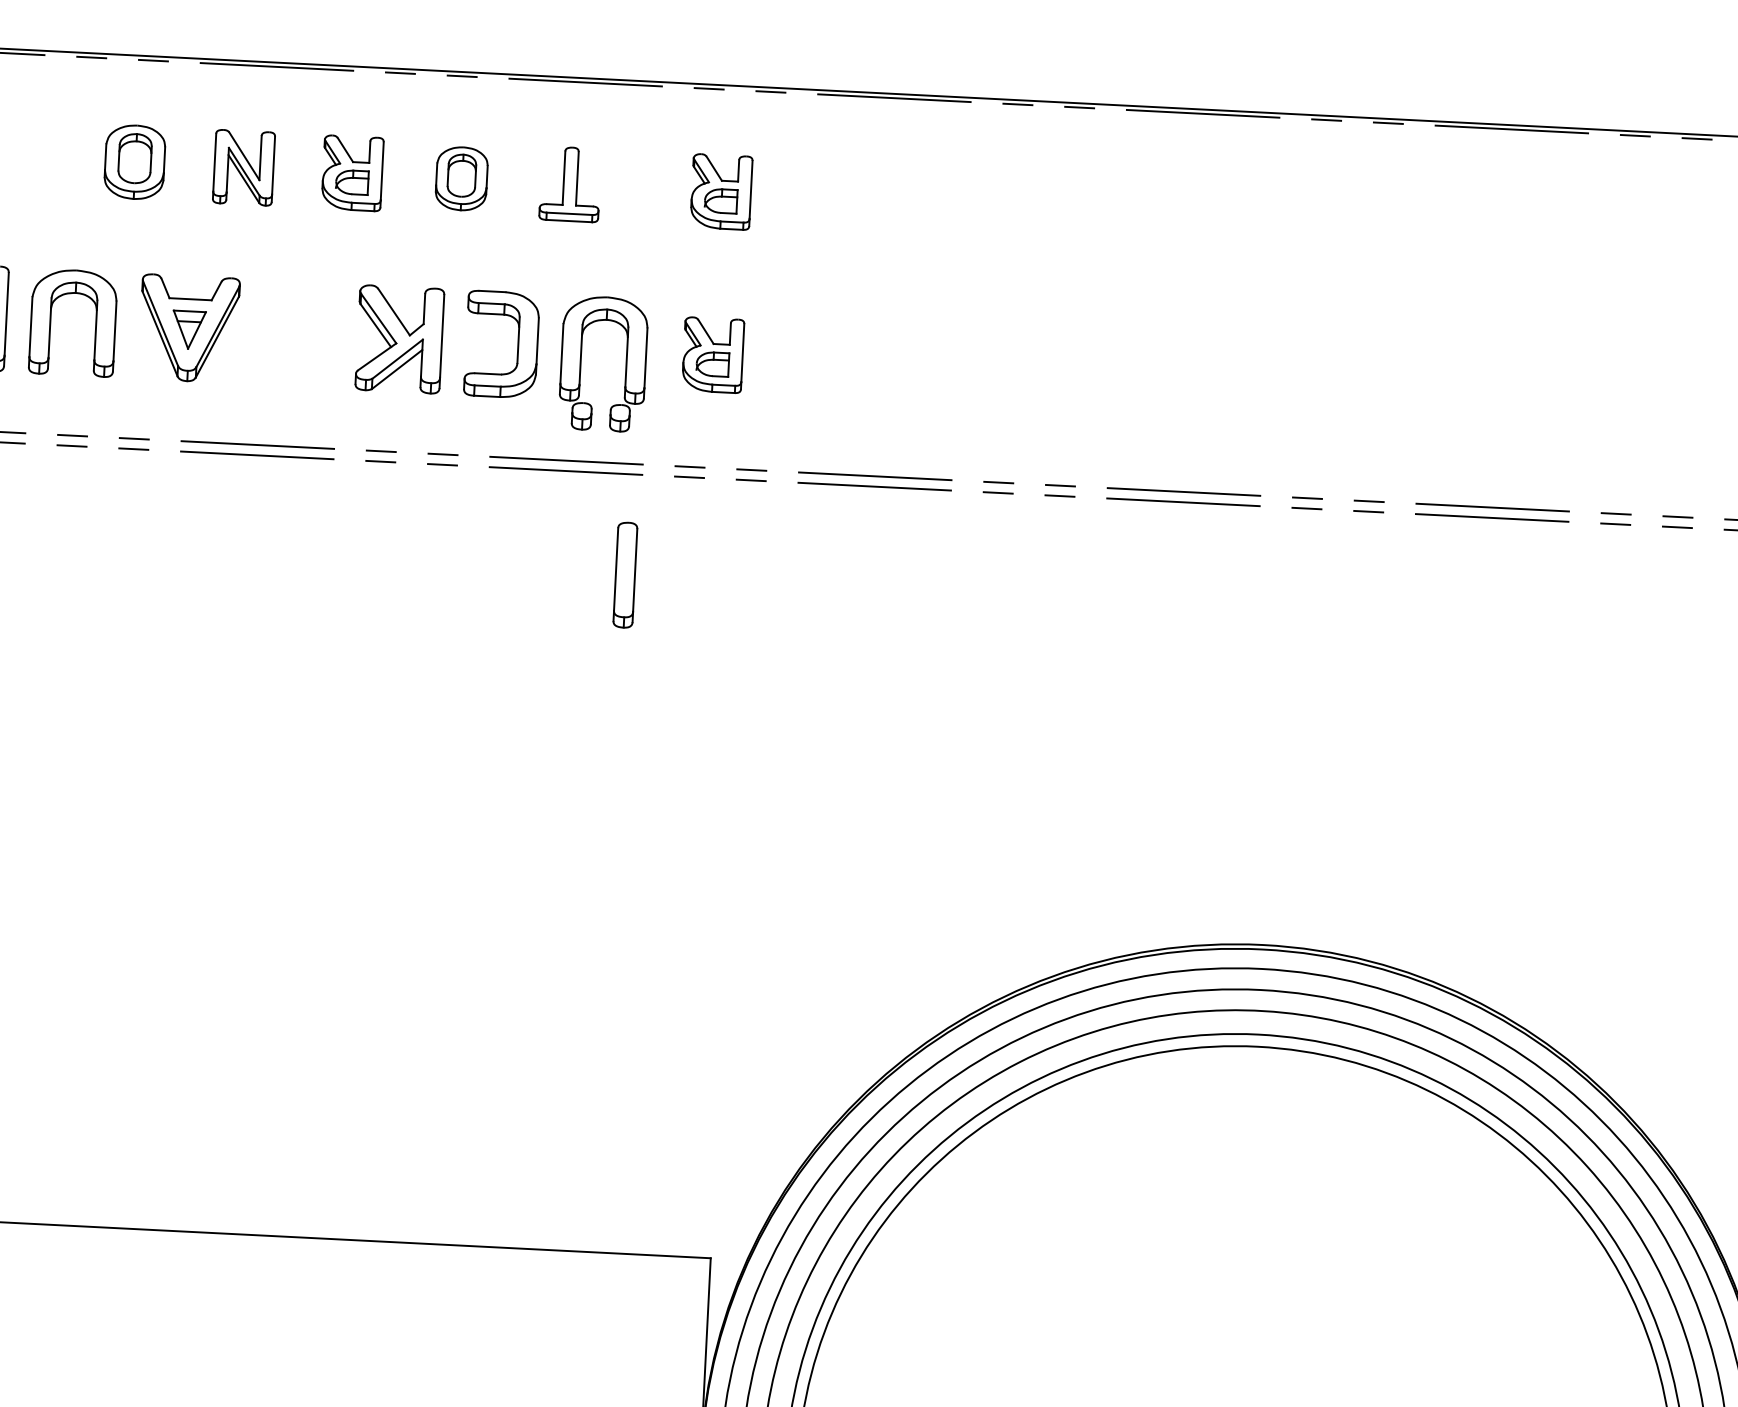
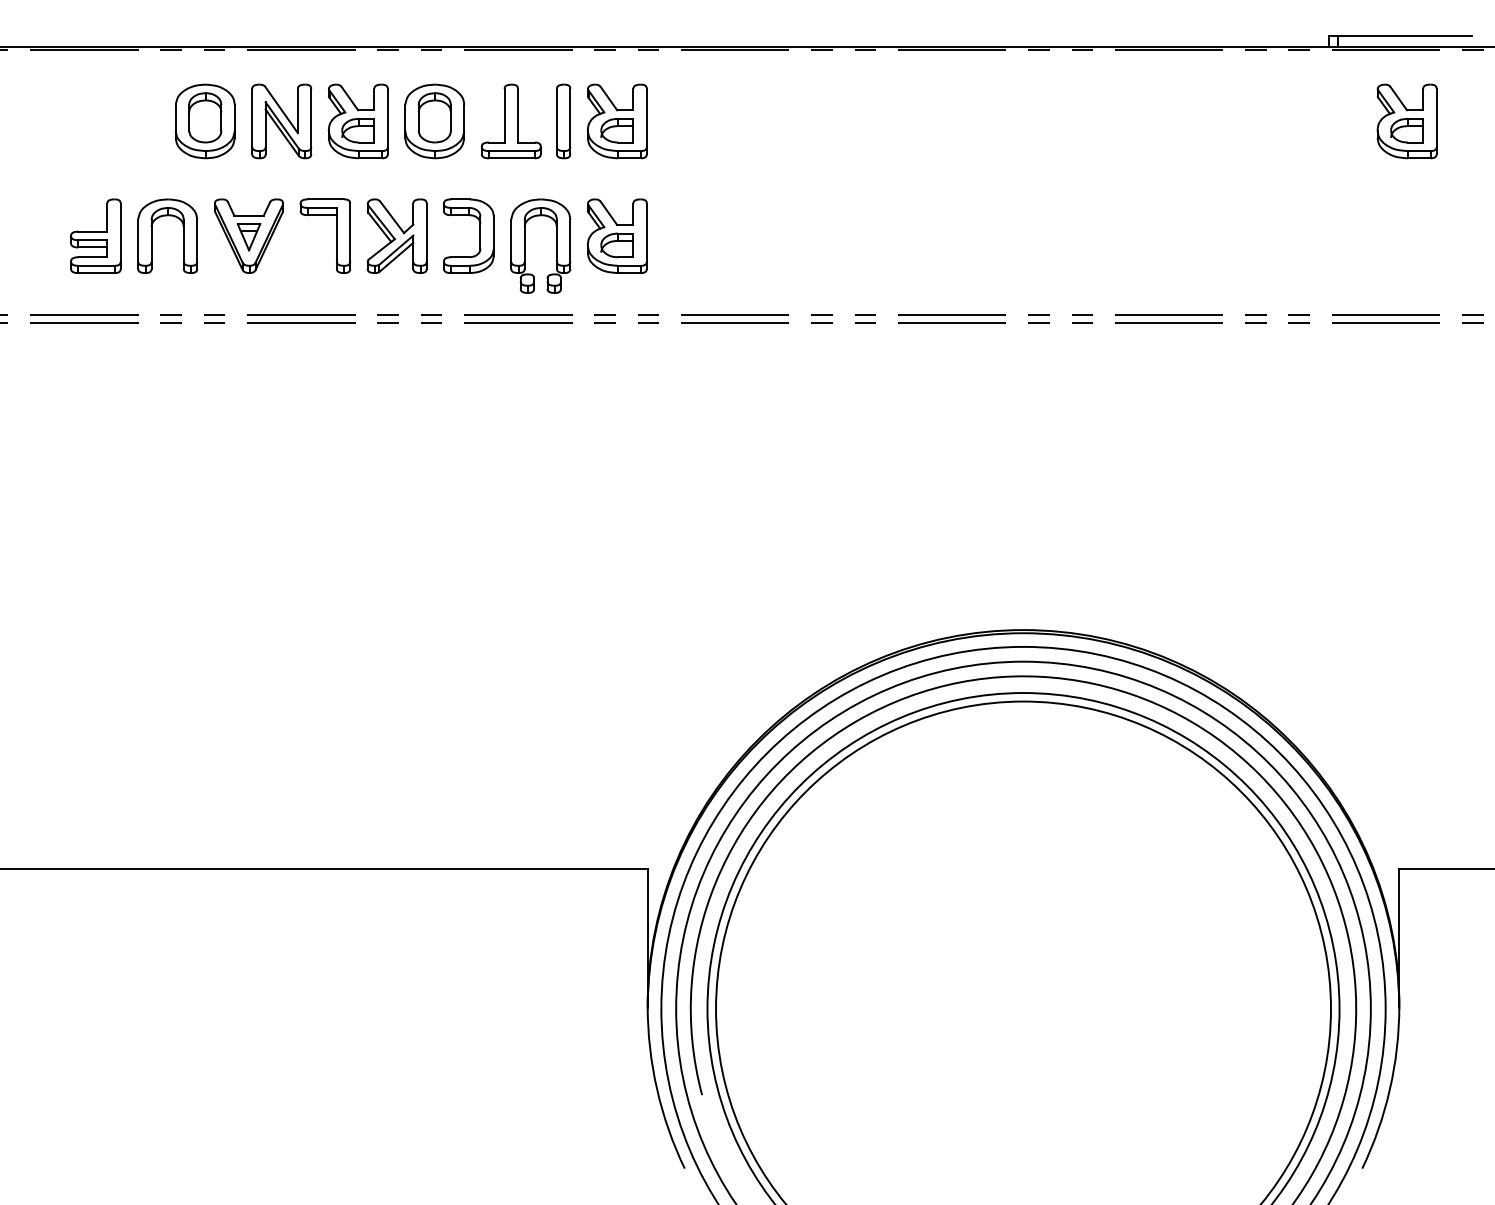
part: (133, 162) -> (204, 121), size x1.43
part: (243, 167) -> (281, 121), size x1.43
part: (351, 173) -> (357, 121), size x1.43
part: (461, 178) -> (434, 121), size x1.67
part: (569, 184) -> (510, 121), size x1.43
part: (721, 192) -> (617, 121), size x1.43
part: (313, 333) -> (336, 235), added
part: (713, 354) -> (617, 235), size x1.43
part: (625, 575) -> (563, 121), moved

